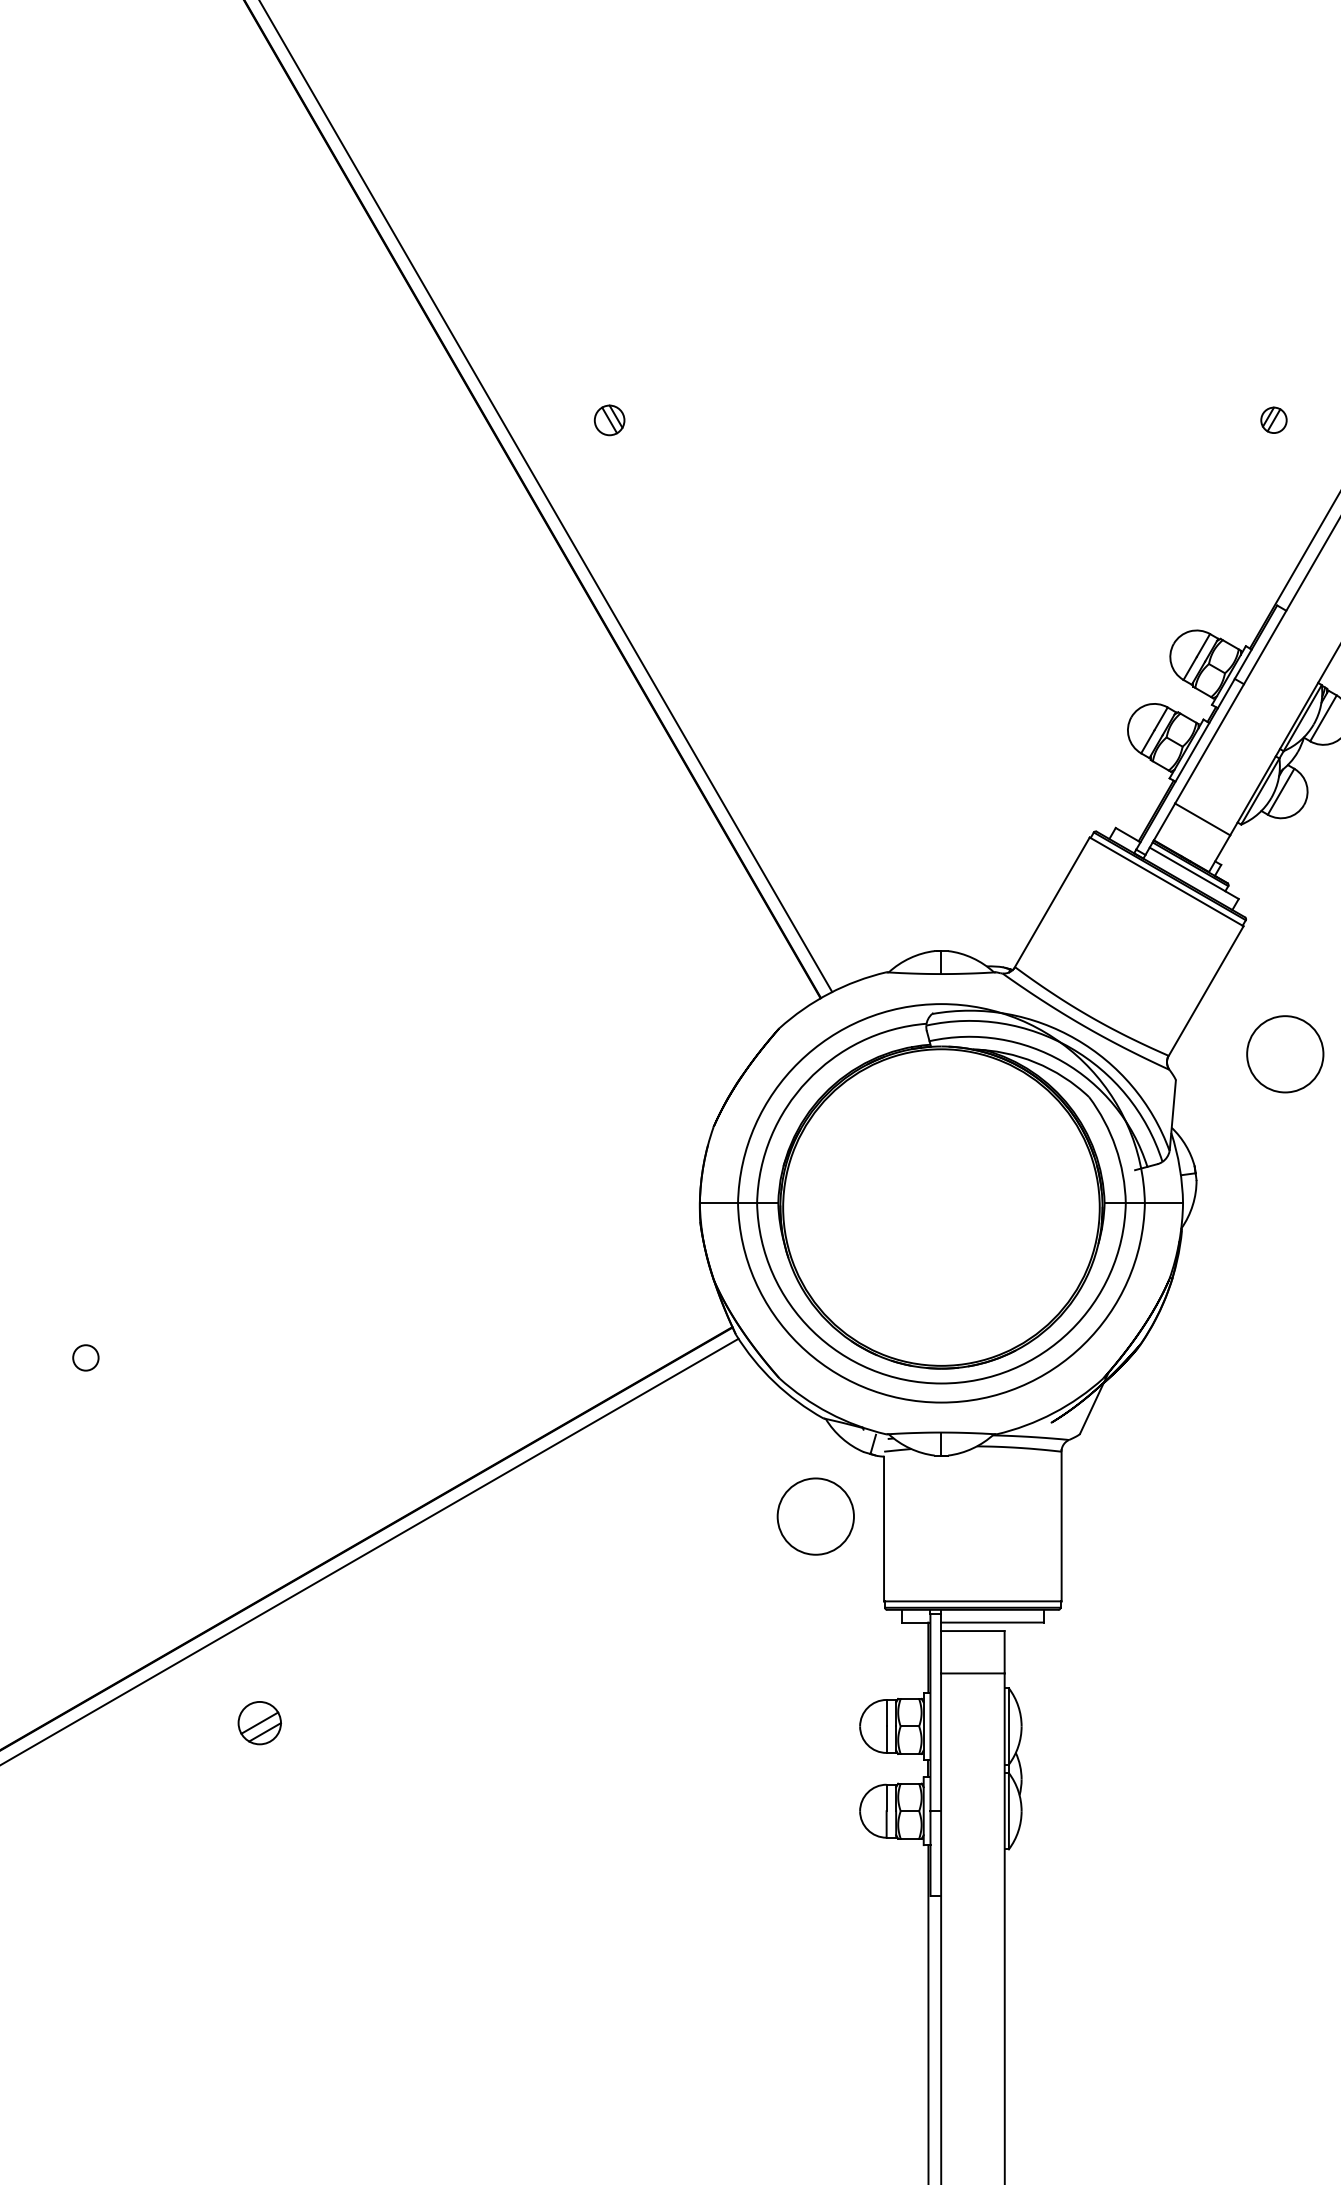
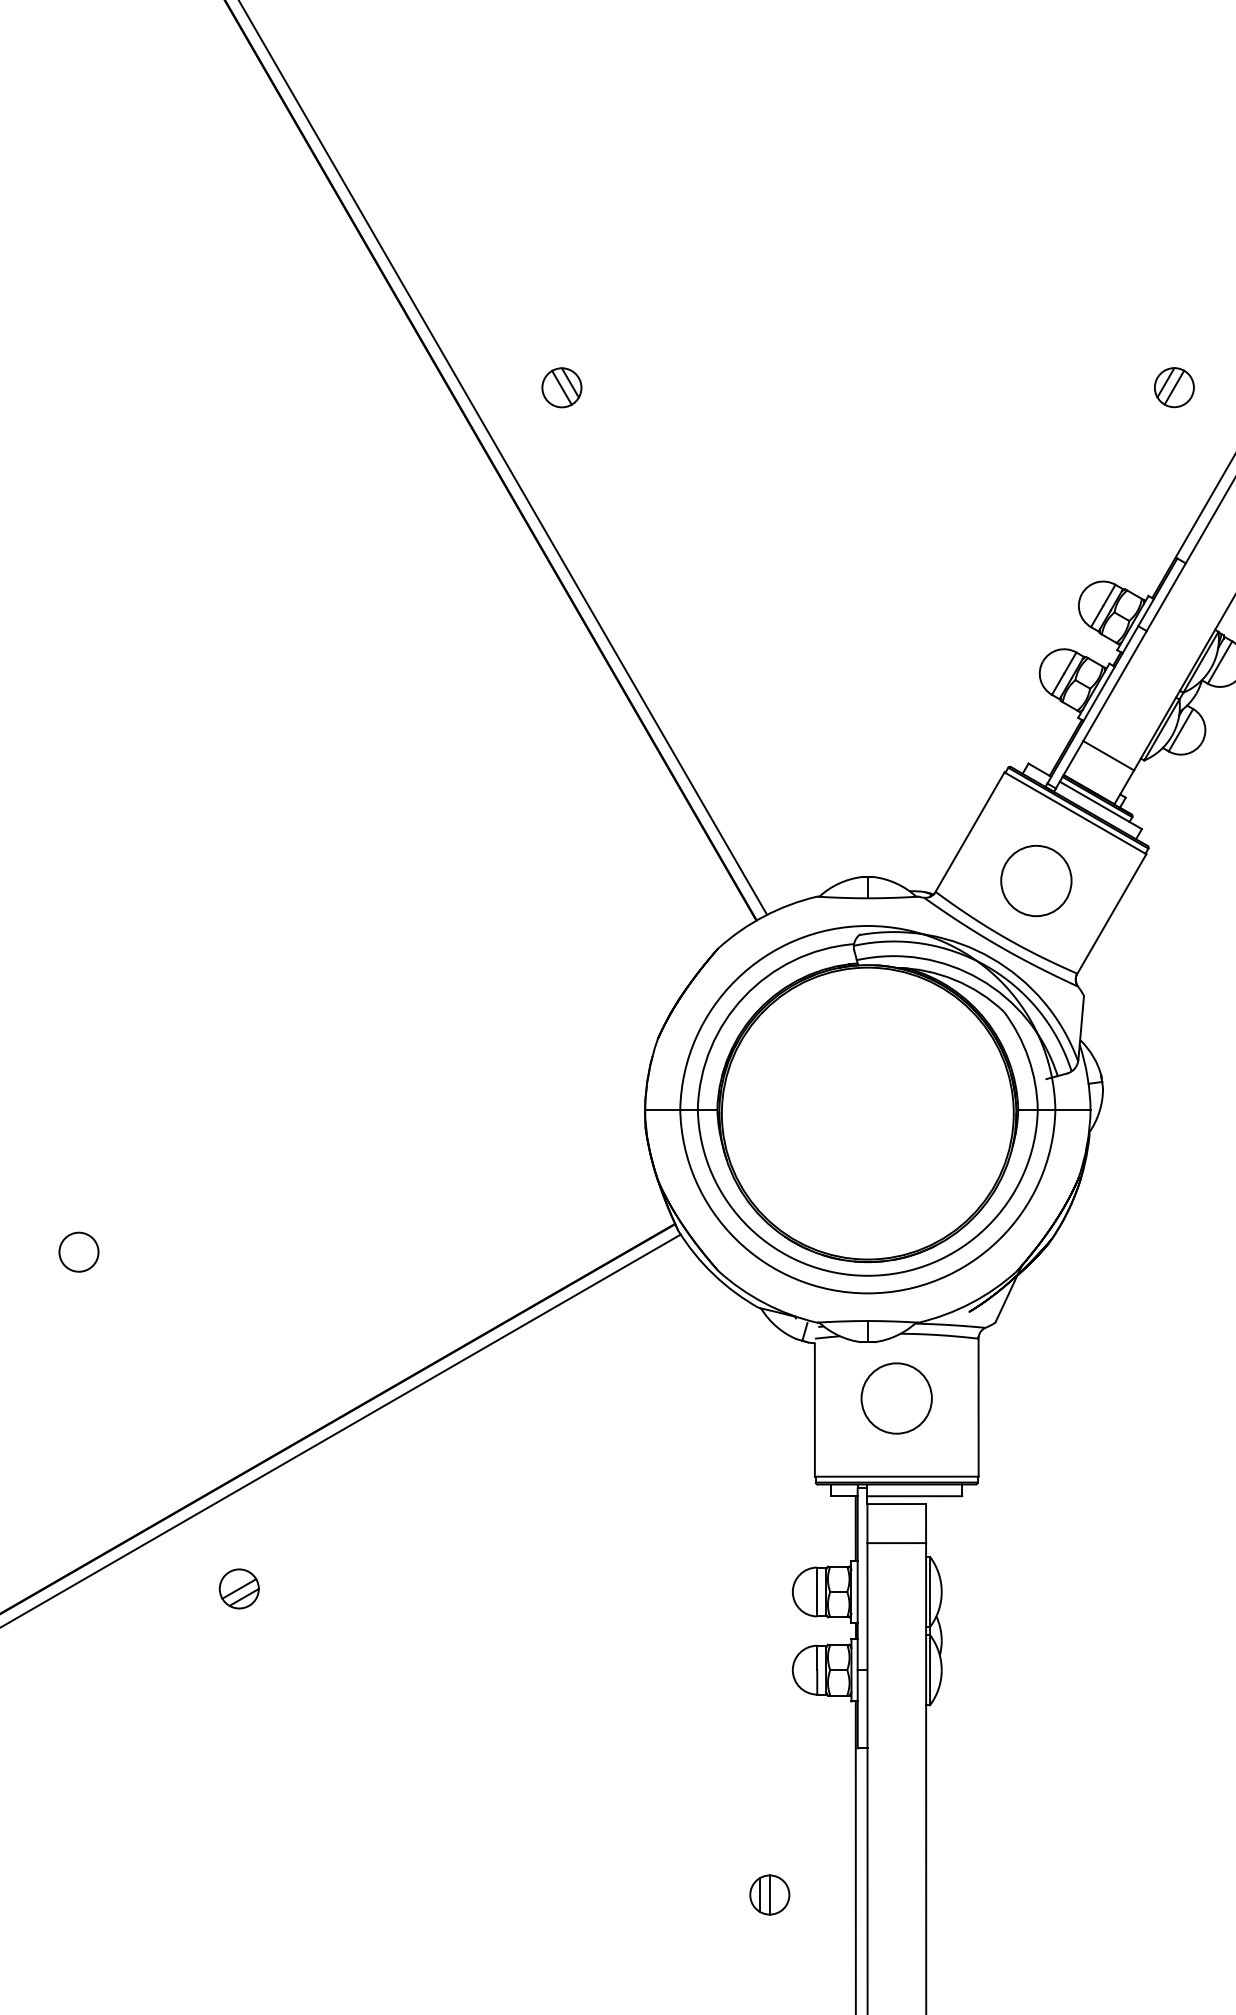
part: (609, 420) -> (561, 387), size x1.43
part: (1273, 420) -> (1173, 387), size x1.67
circle: (1285, 1054) -> (1036, 881), moved
circle: (85, 1357) -> (78, 1251), size x1.67
circle: (815, 1516) -> (896, 1398), moved
part: (835, 2055) -> (770, 1895), added

